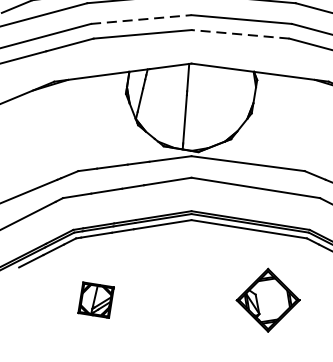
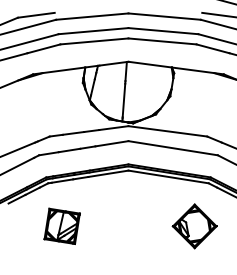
line: (142, 20) -> (94, 31), dashed -> solid
line: (240, 34) -> (162, 41), dashed -> solid
part: (95, 299) -> (61, 225), size x1.43
part: (267, 300) -> (194, 226), moved

